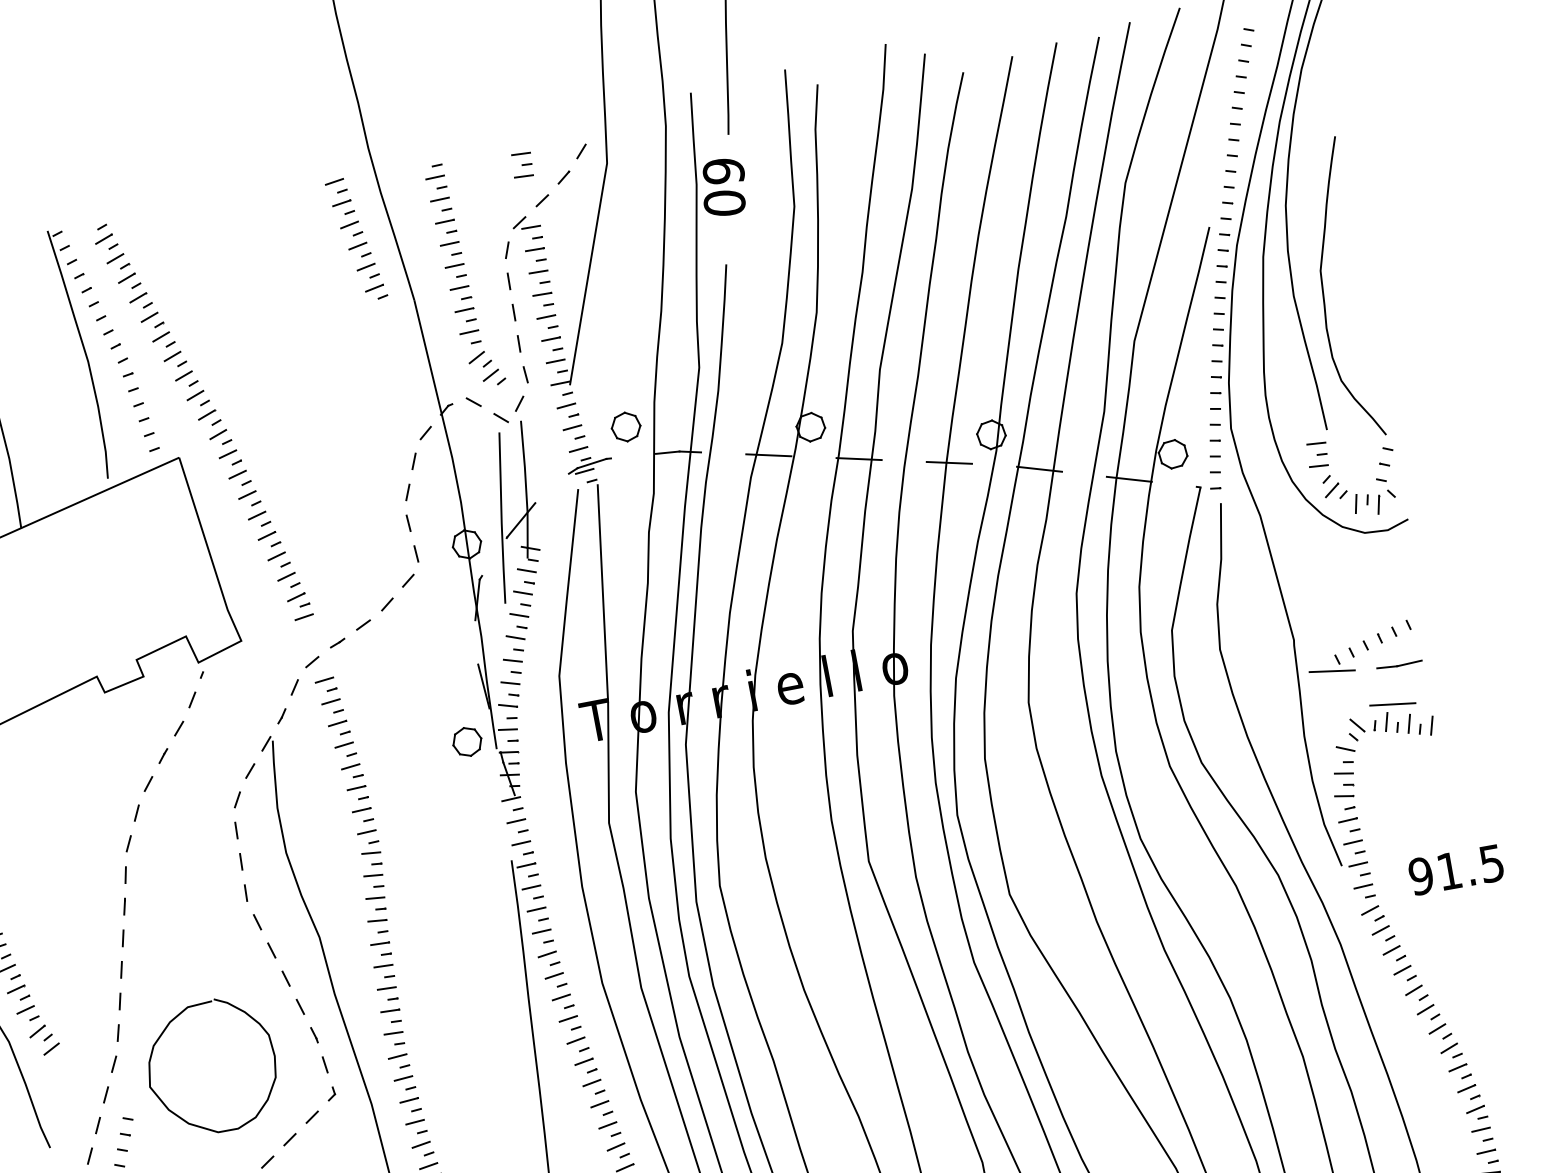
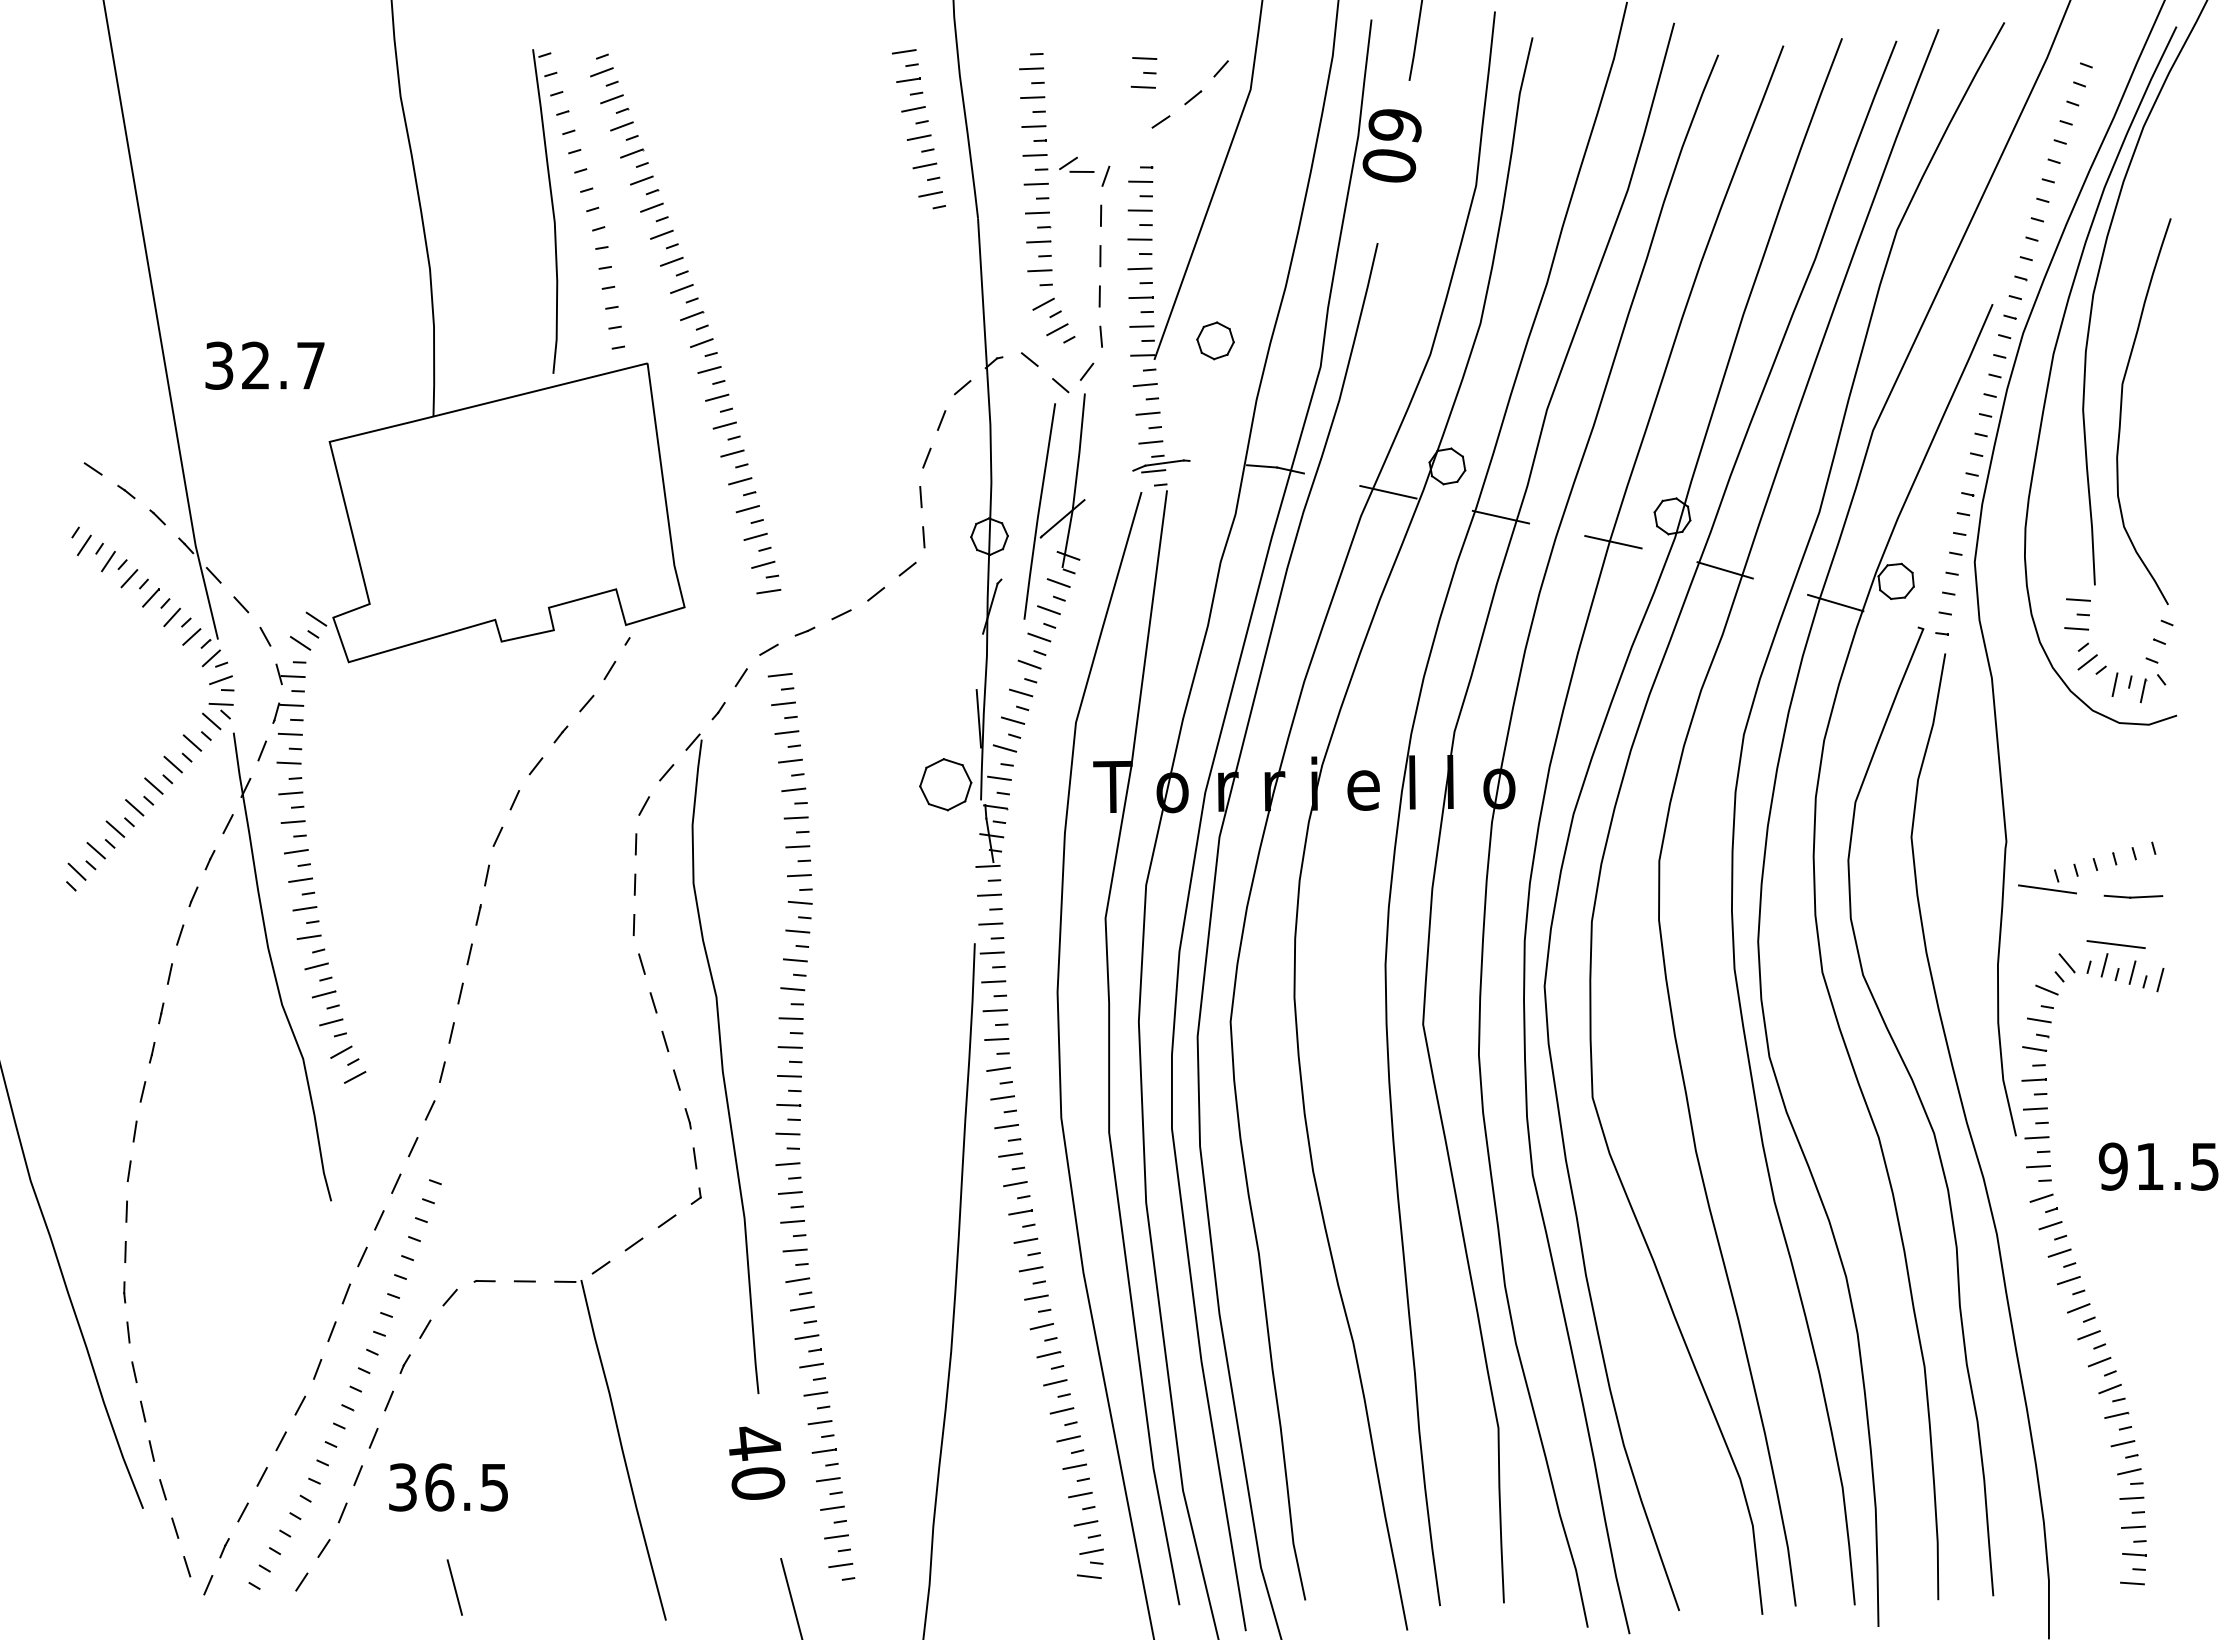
part: (525, 222) -> (1076, 164), moved
part: (626, 426) -> (1215, 340), moved
part: (467, 741) -> (945, 784), size x1.4
curve: (163, 1033) -> (498, 1082), removed

